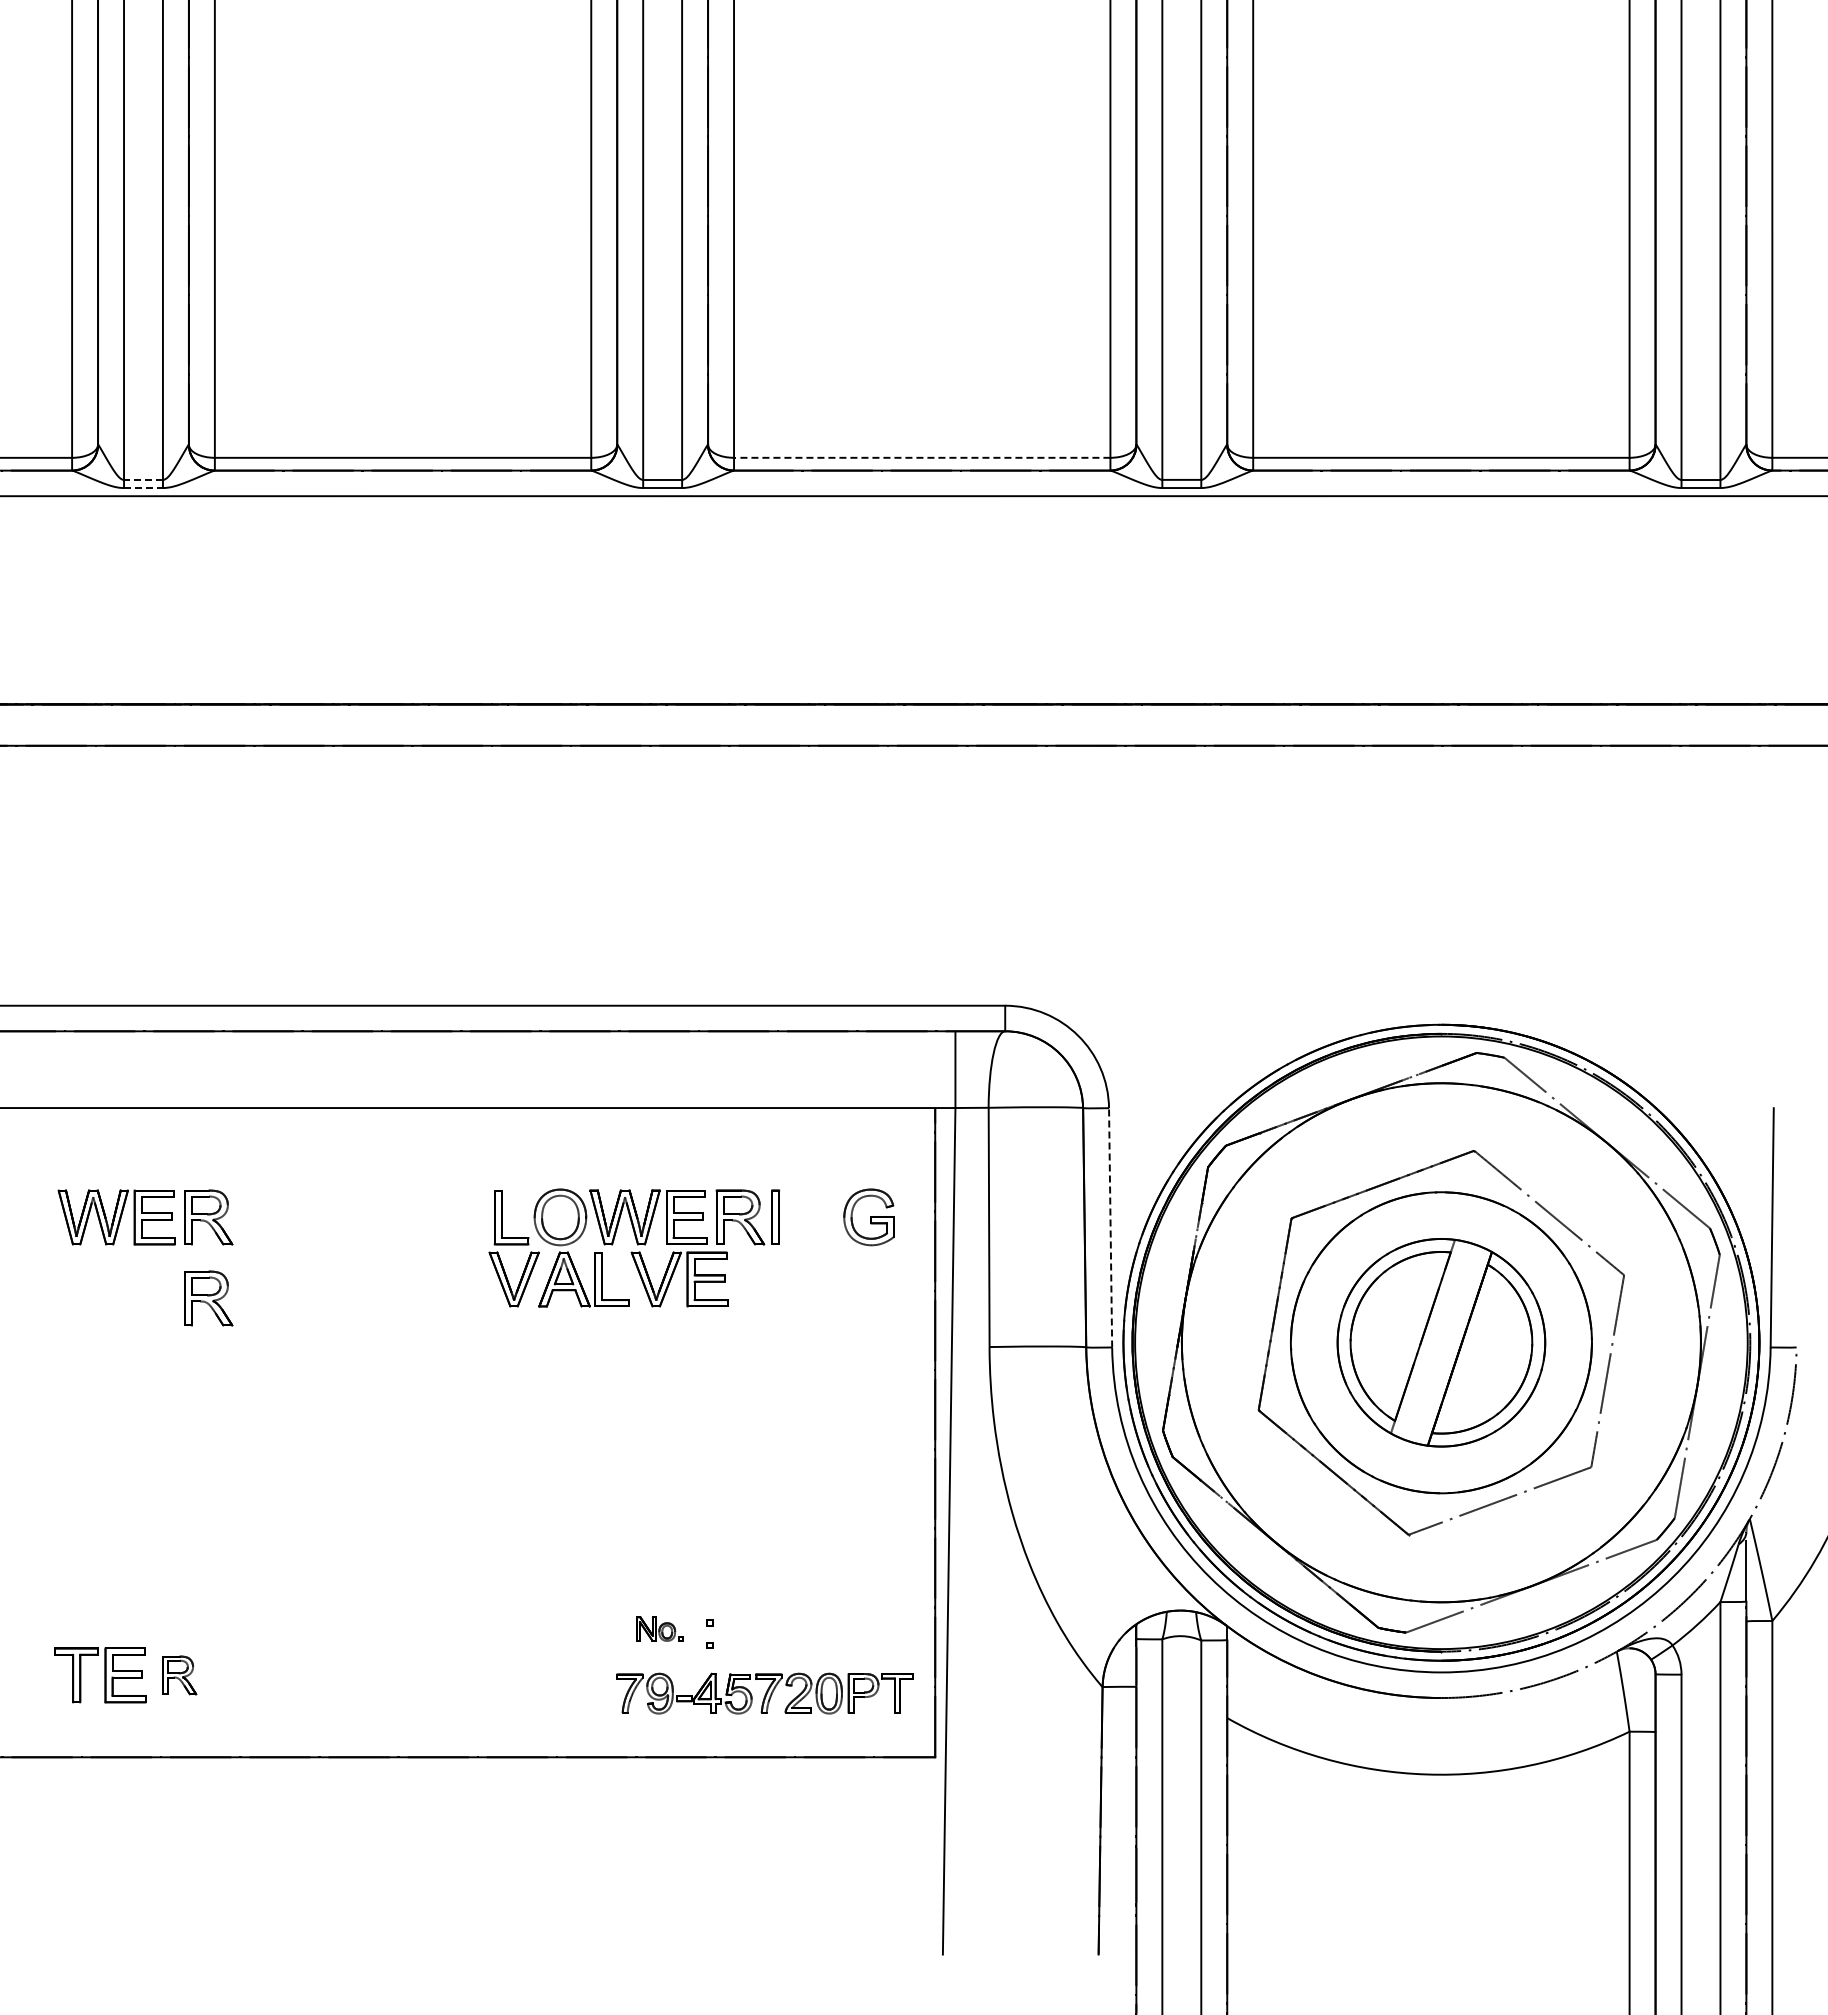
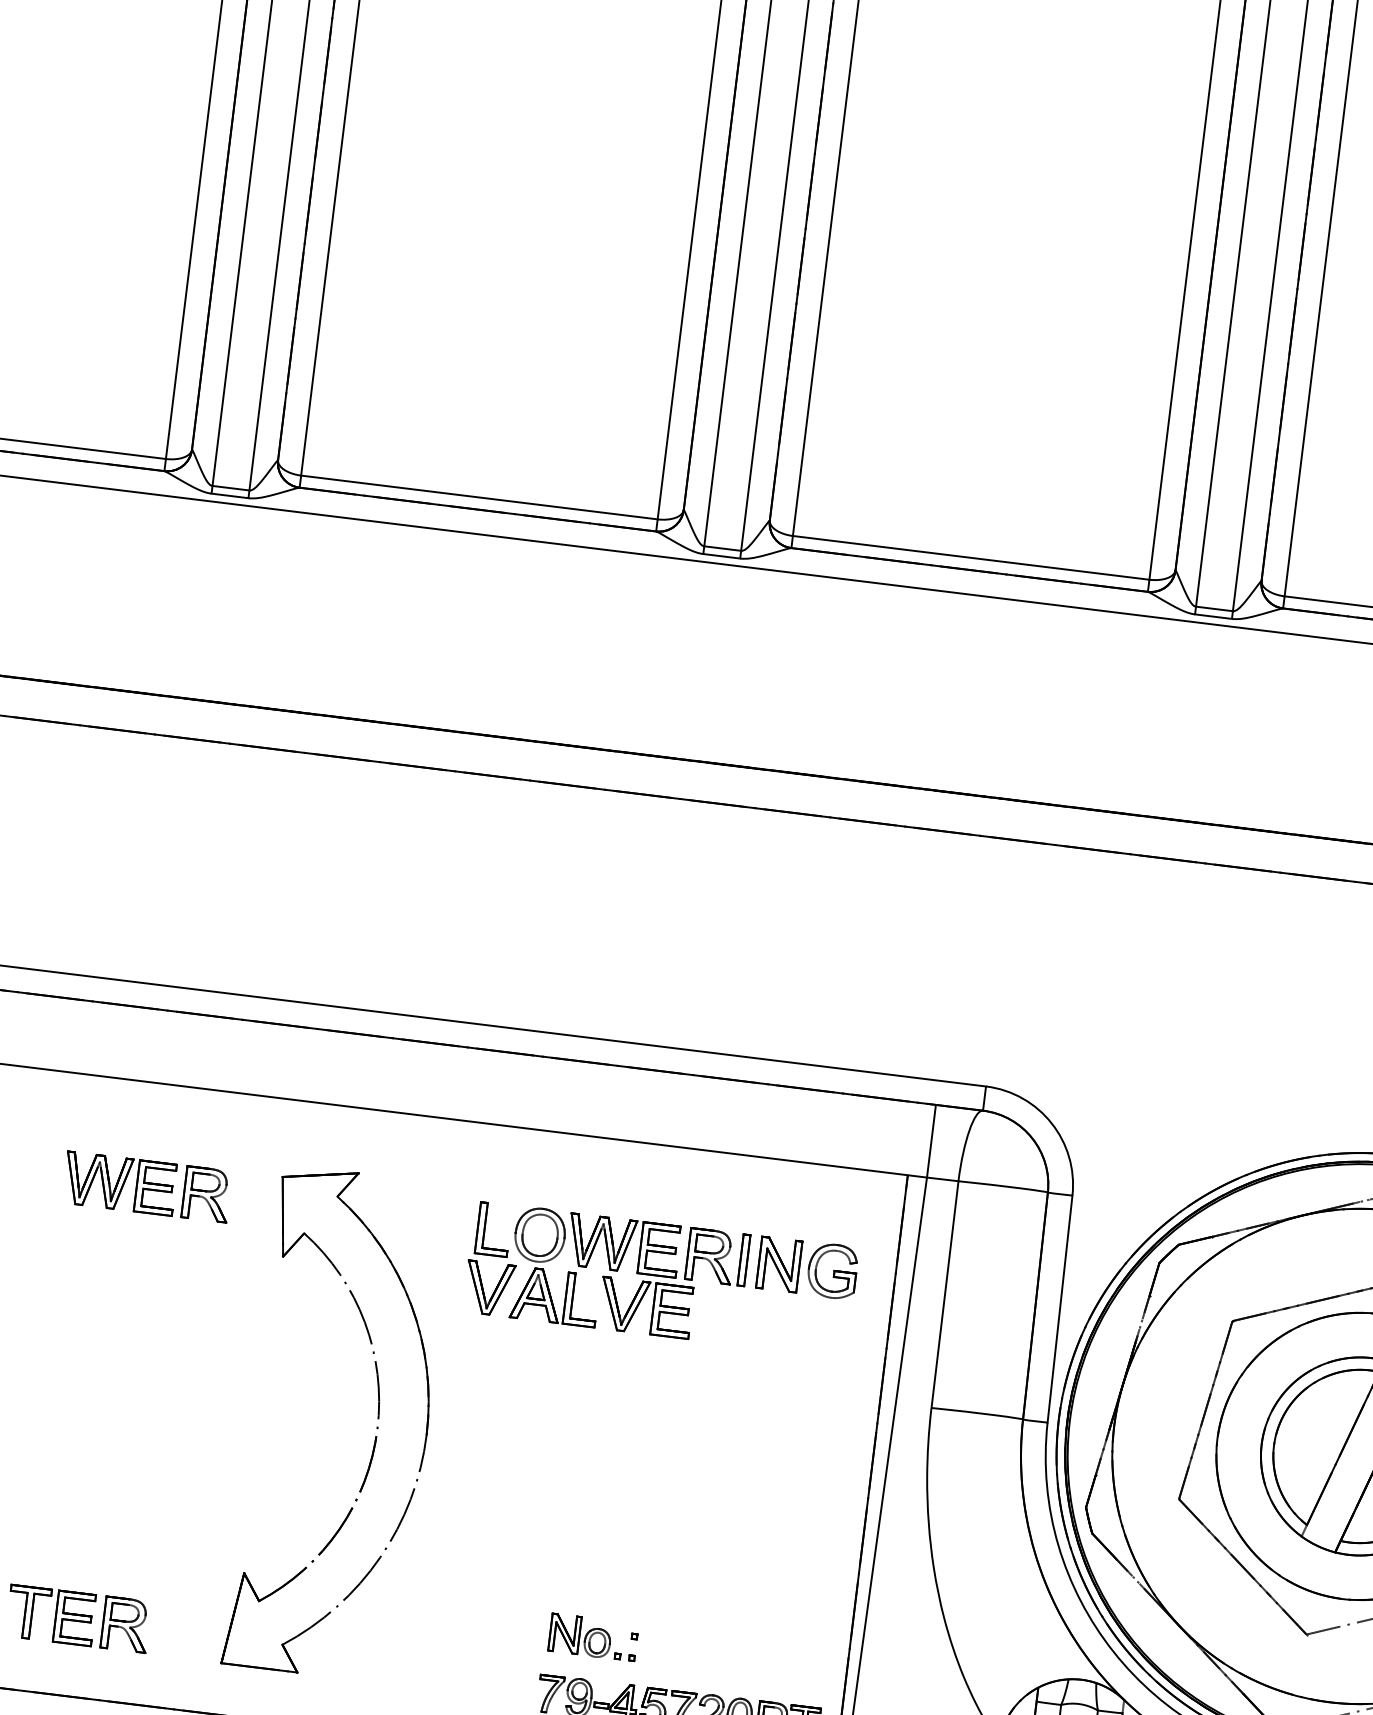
line: (921, 457) -> (970, 557), dashed -> solid
line: (143, 479) -> (231, 487), dashed -> solid
line: (144, 488) -> (230, 496), dashed -> solid
part: (812, 1217) -> (778, 1264), added
line: (1110, 1227) -> (1059, 1308), dashed -> solid
part: (208, 1298) -> (197, 1271), removed
part: (414, 1447) -> (375, 1436), added
part: (659, 1628) -> (586, 1636), size x1.67
part: (179, 1675) -> (126, 1624), size x1.43

